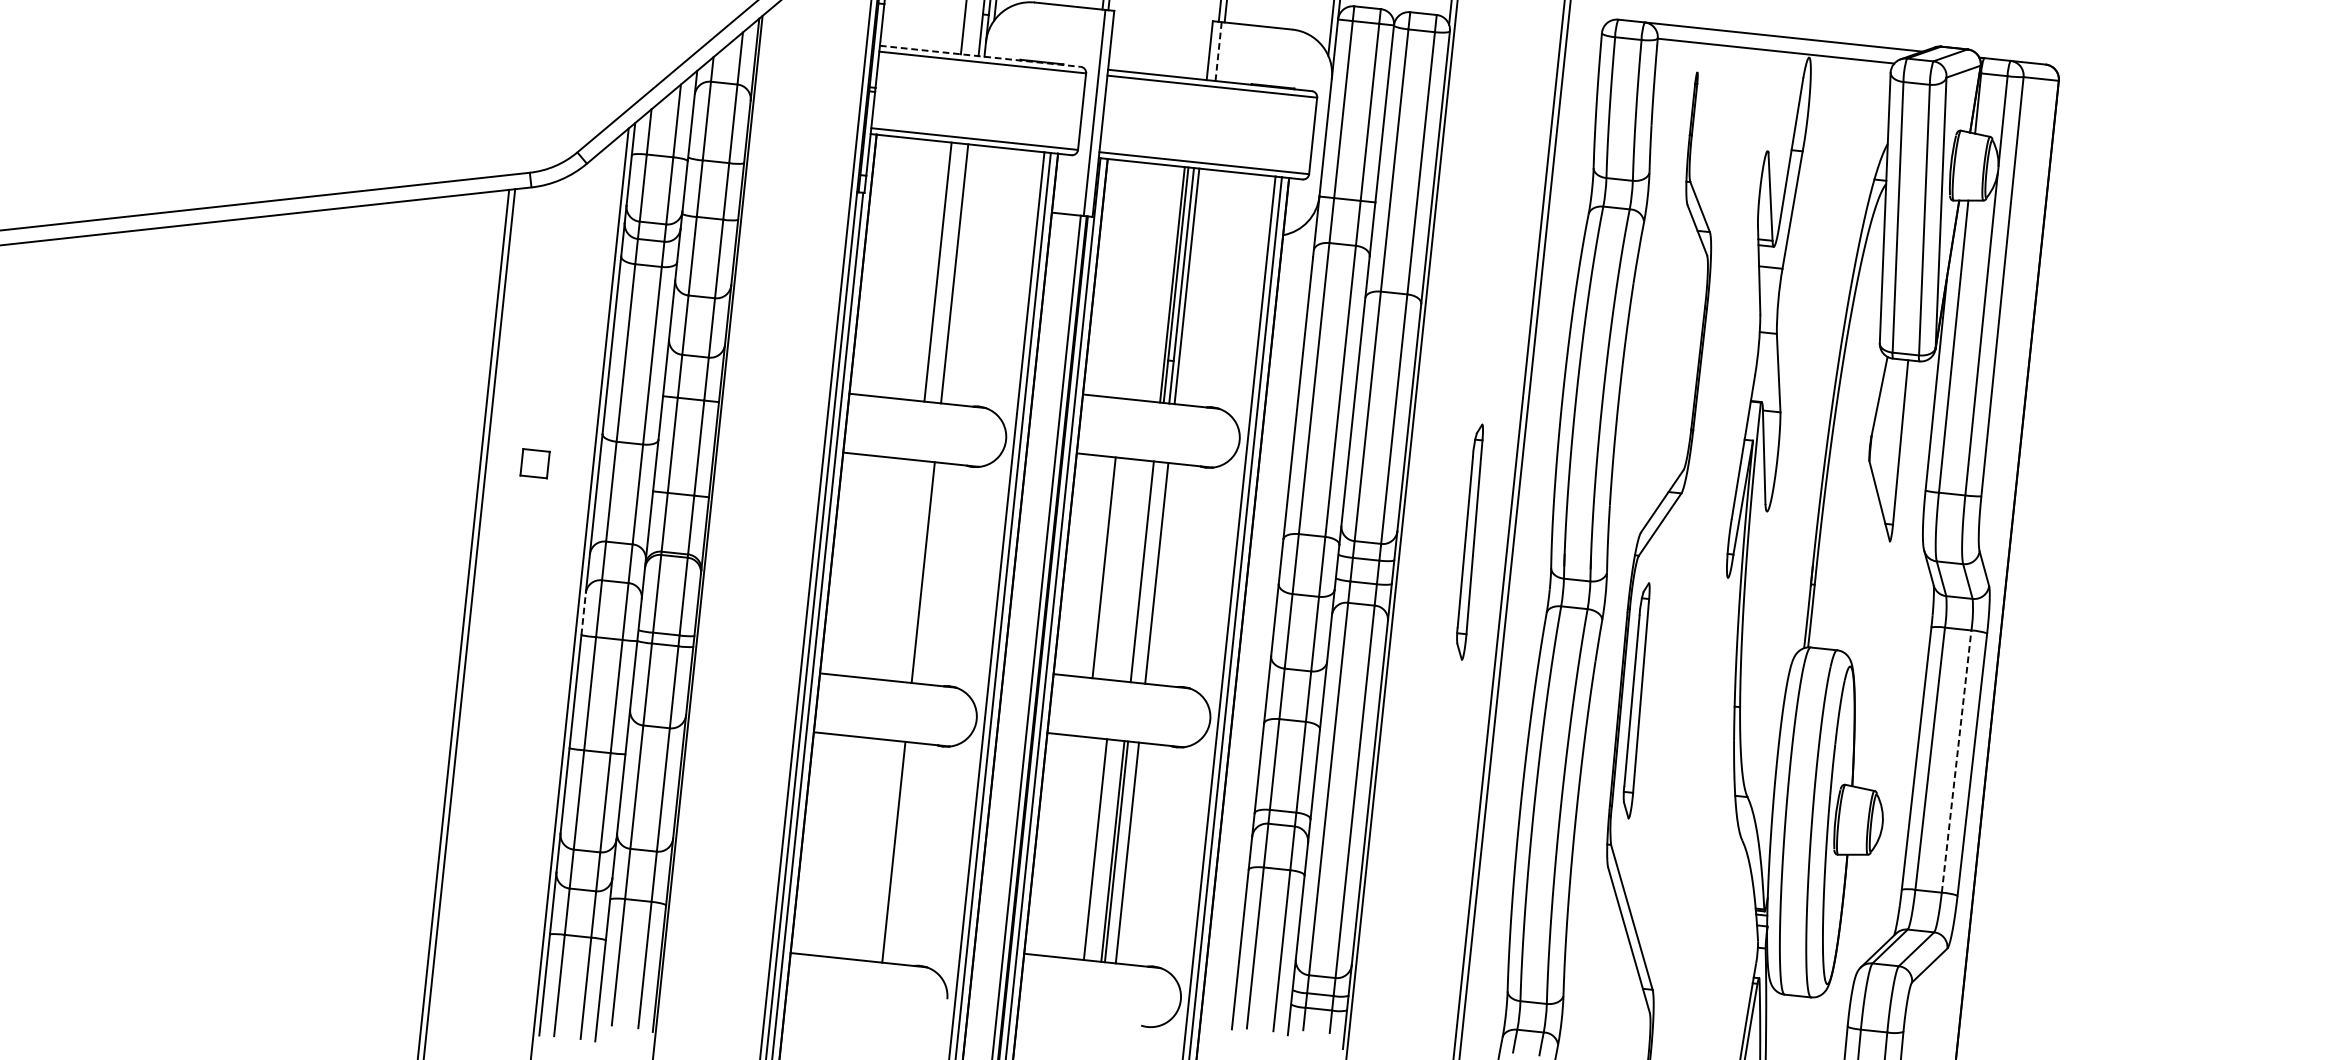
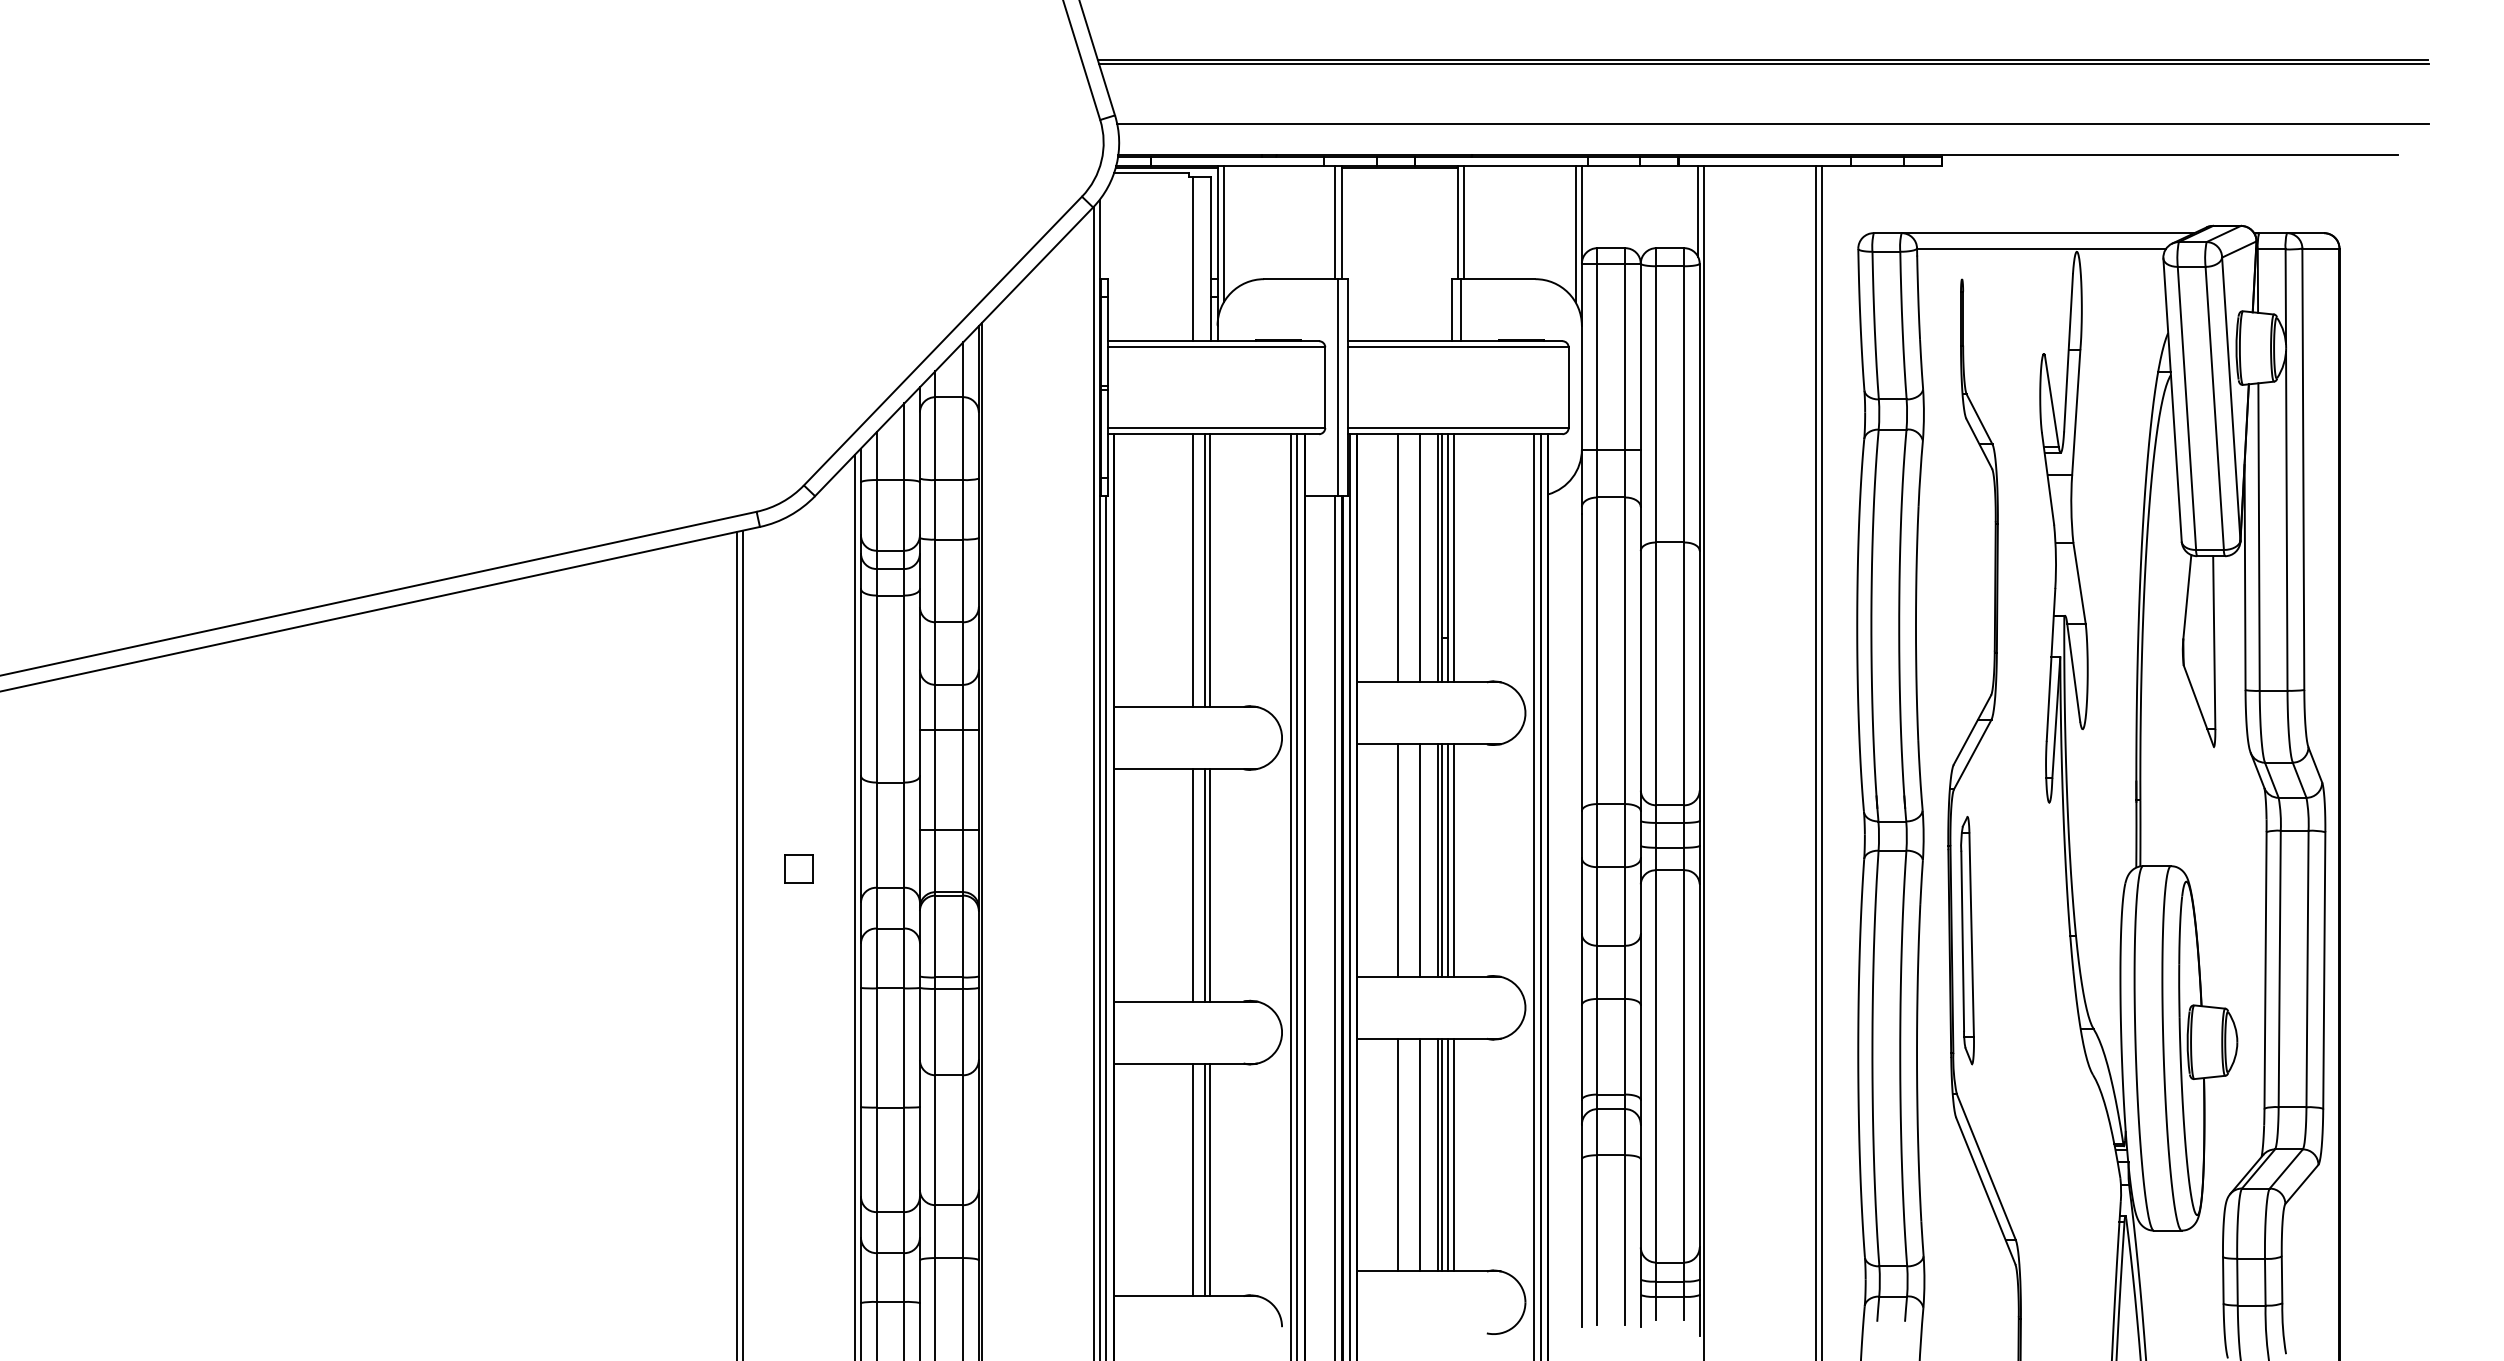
line: (1218, 50) -> (1460, 309), dashed -> solid
line: (980, 56) -> (1213, 341), dashed -> solid
line: (949, 273) -> (1204, 570), added
line: (1134, 281) -> (1398, 558), added
line: (1155, 283) -> (1420, 558), added
part: (534, 462) -> (798, 868), moved
part: (1469, 541) -> (1776, 793), removed
line: (1125, 570) -> (1420, 860), added
line: (906, 571) -> (1192, 885), added
line: (917, 572) -> (1204, 885), added
line: (1146, 572) -> (1442, 860), added
line: (1151, 572) -> (1448, 860), added
line: (584, 613) -> (861, 965), dashed -> solid
line: (1956, 761) -> (2307, 968), dashed -> solid
line: (1075, 846) -> (1398, 1154), added
line: (877, 850) -> (1192, 1179), added
line: (888, 851) -> (1204, 1179), added
line: (1122, 851) -> (1448, 1154), added

